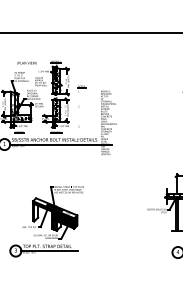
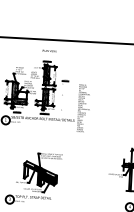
text: (26, 62) -> (48, 50), moved
line: (60, 144) -> (47, 122), removed
line: (49, 251) -> (34, 201), removed

